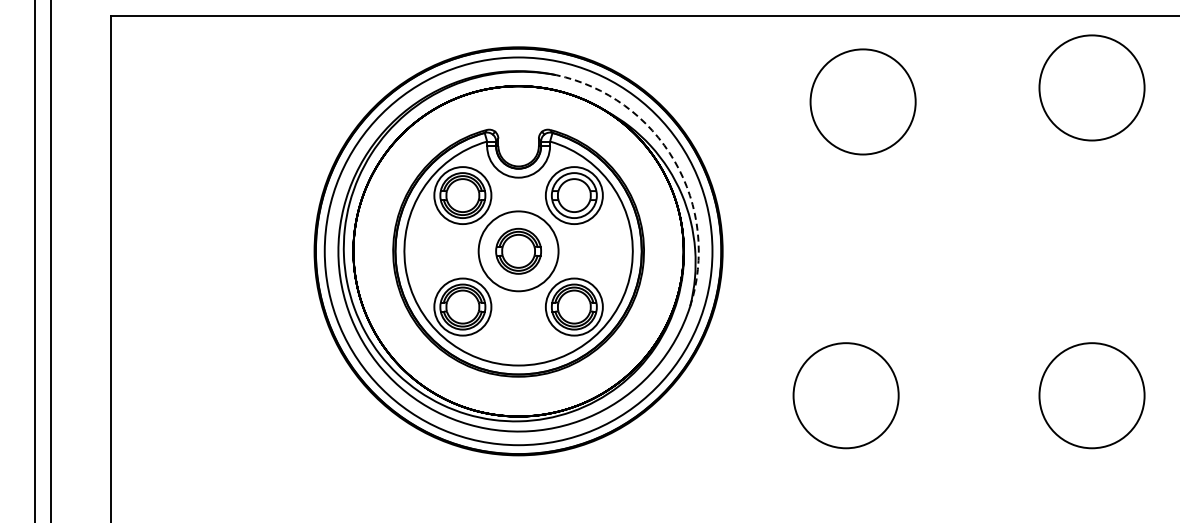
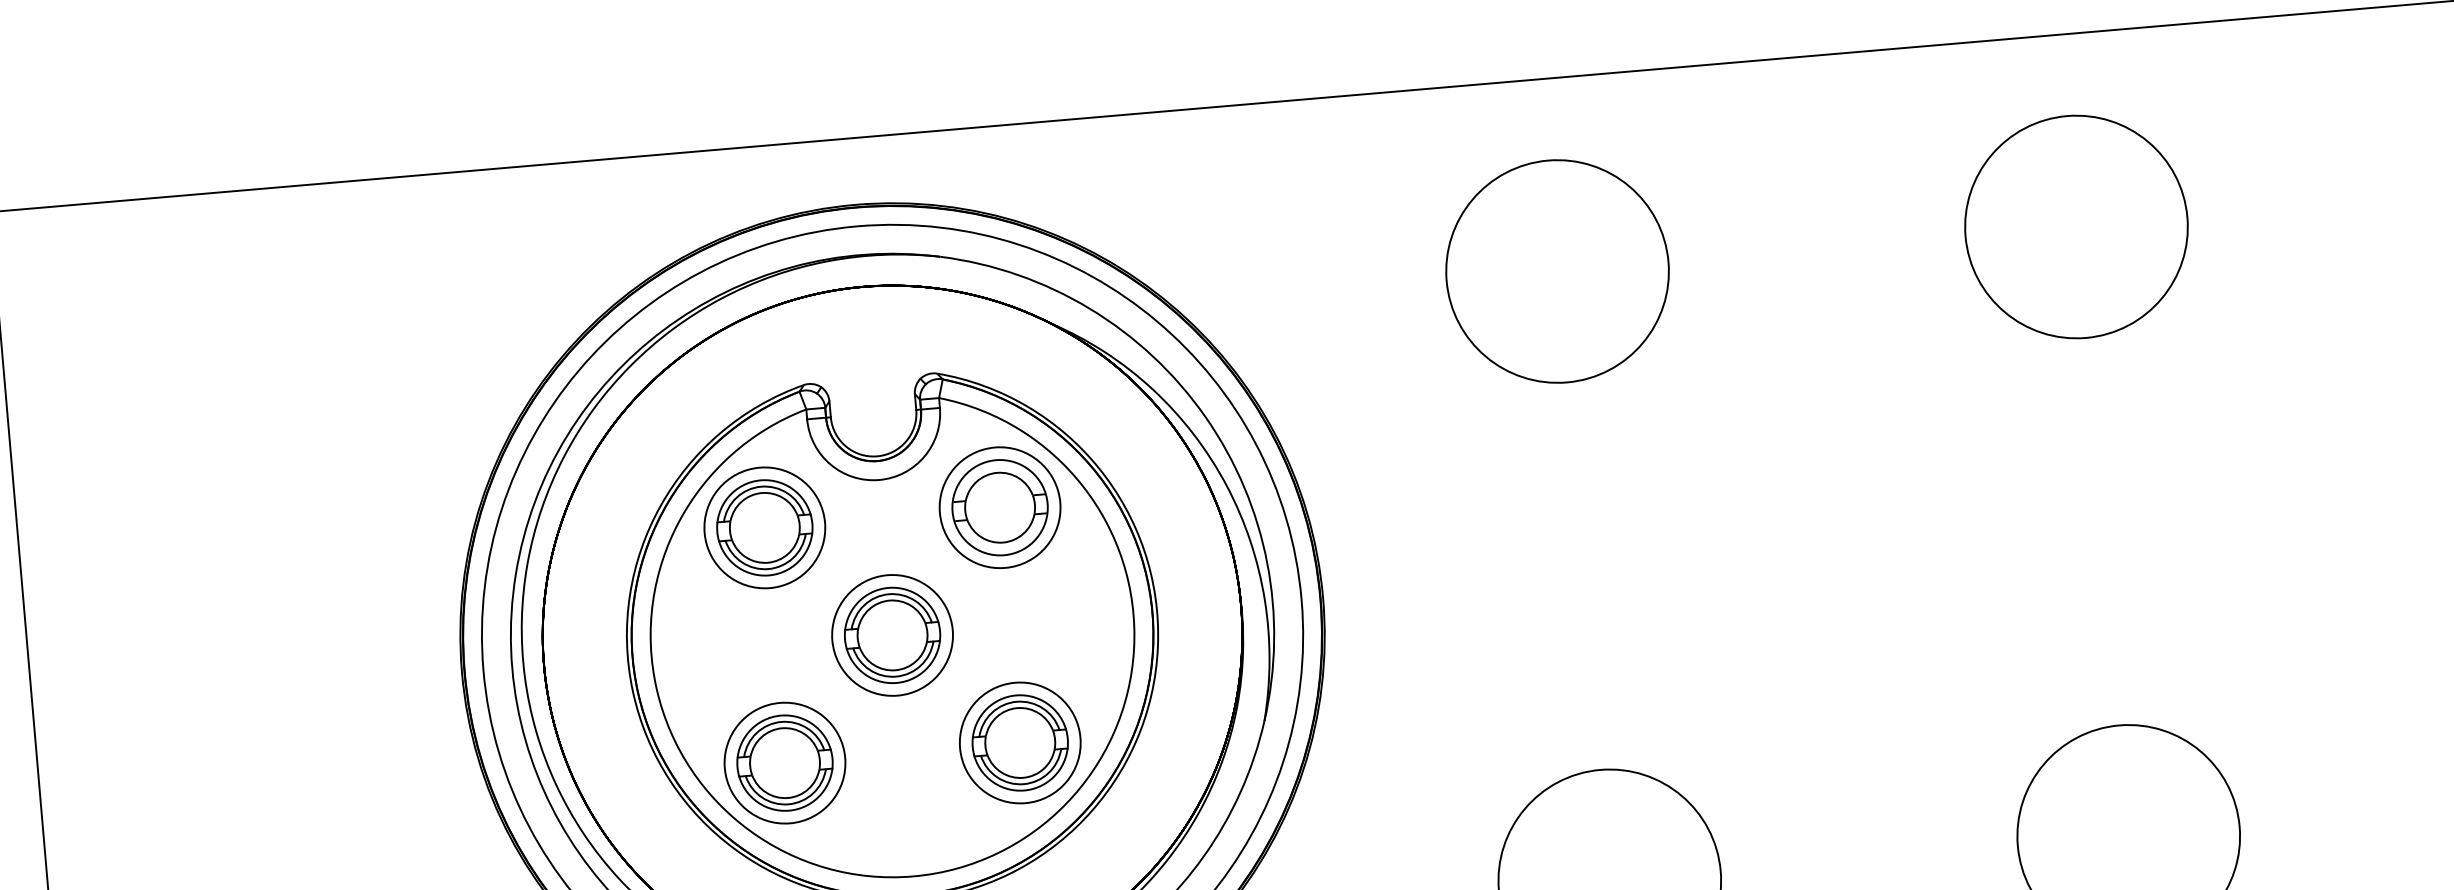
circle: (1091, 87) -> (2075, 226), moved
circle: (862, 101) -> (1556, 270), moved
arc: (674, 161) -> (1205, 417), dashed -> solid
circle: (518, 250) -> (892, 633), size x0.71

